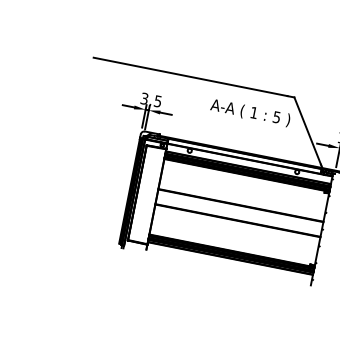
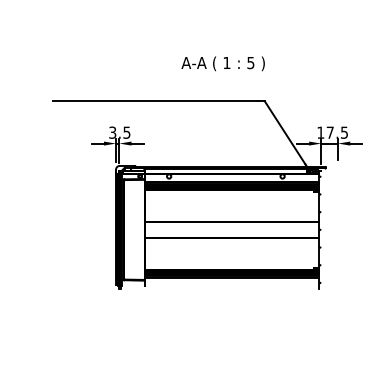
text: (249, 112) -> (222, 63), moved

